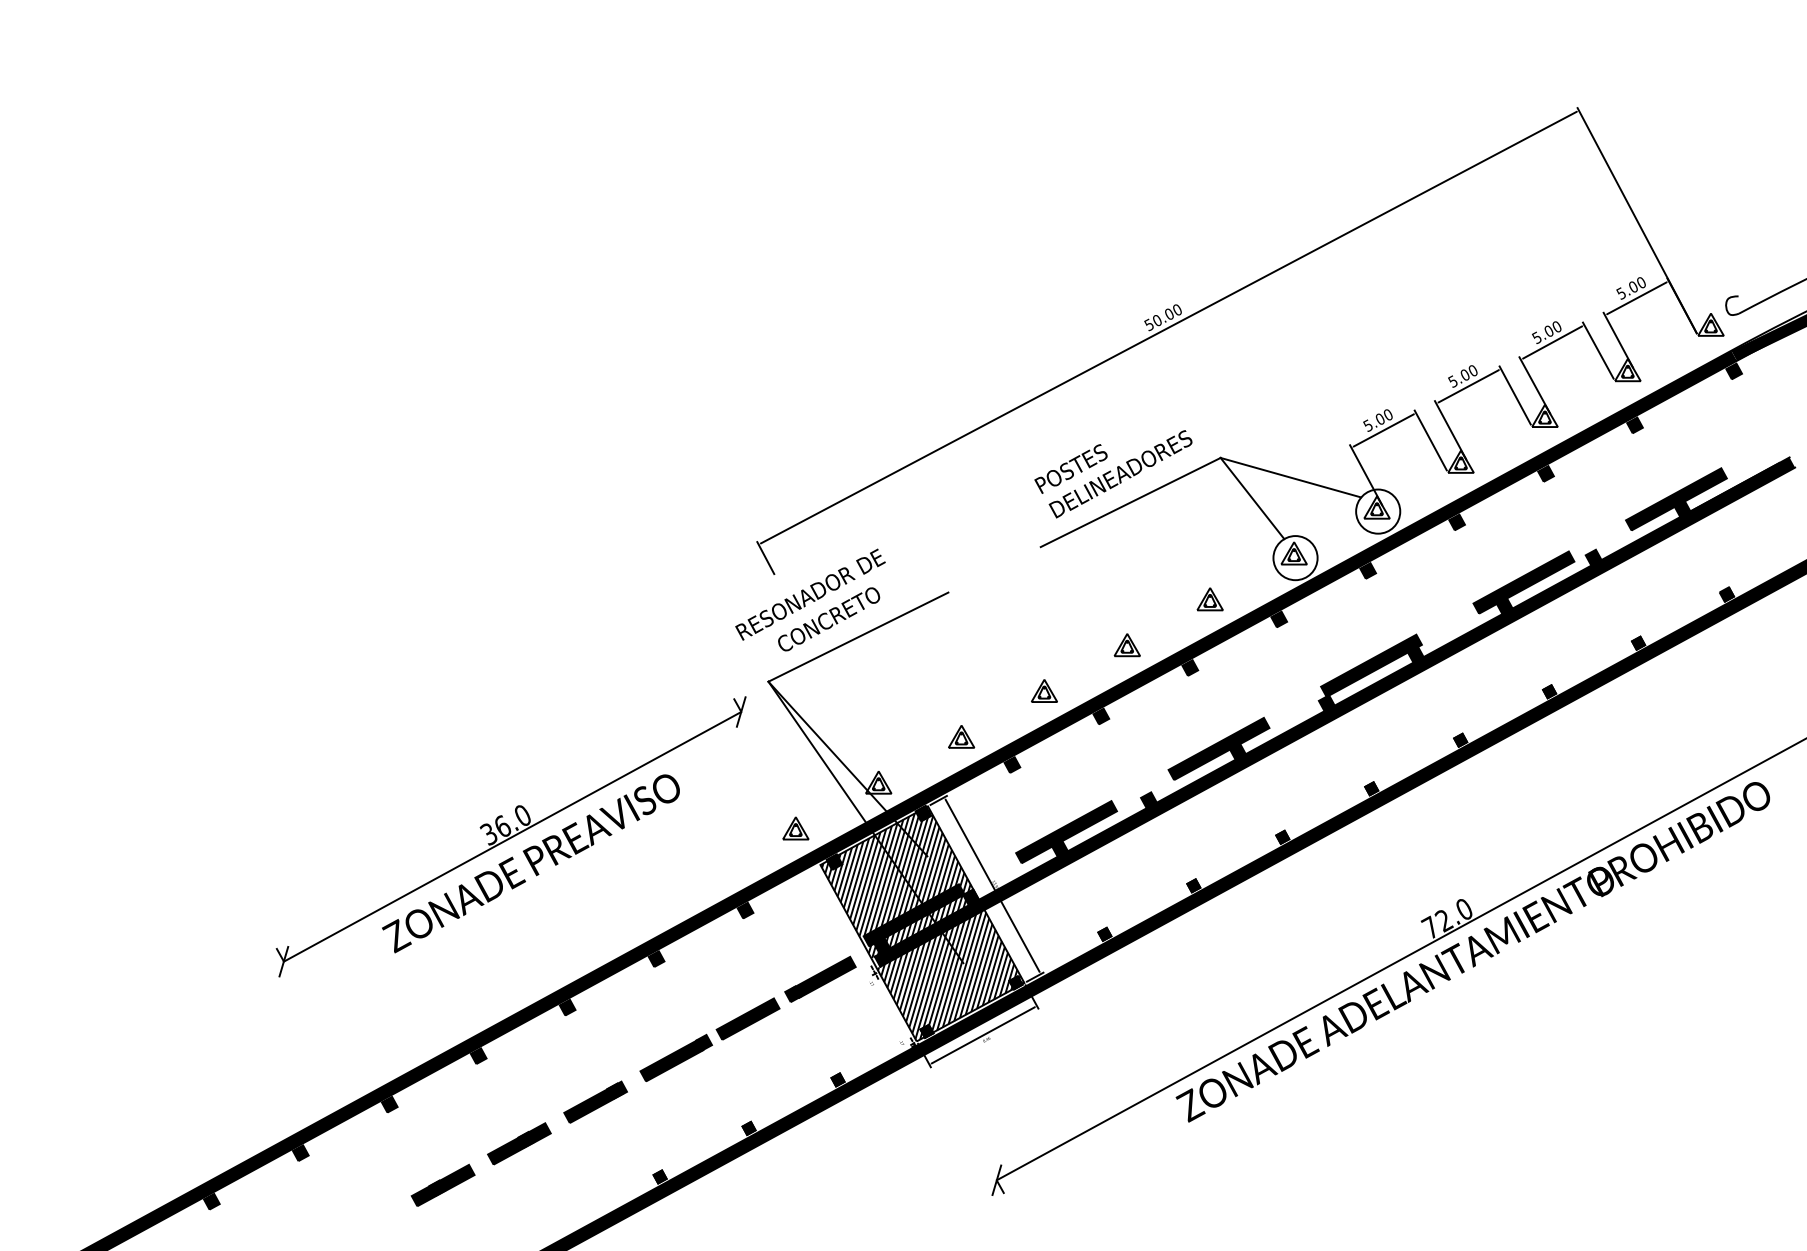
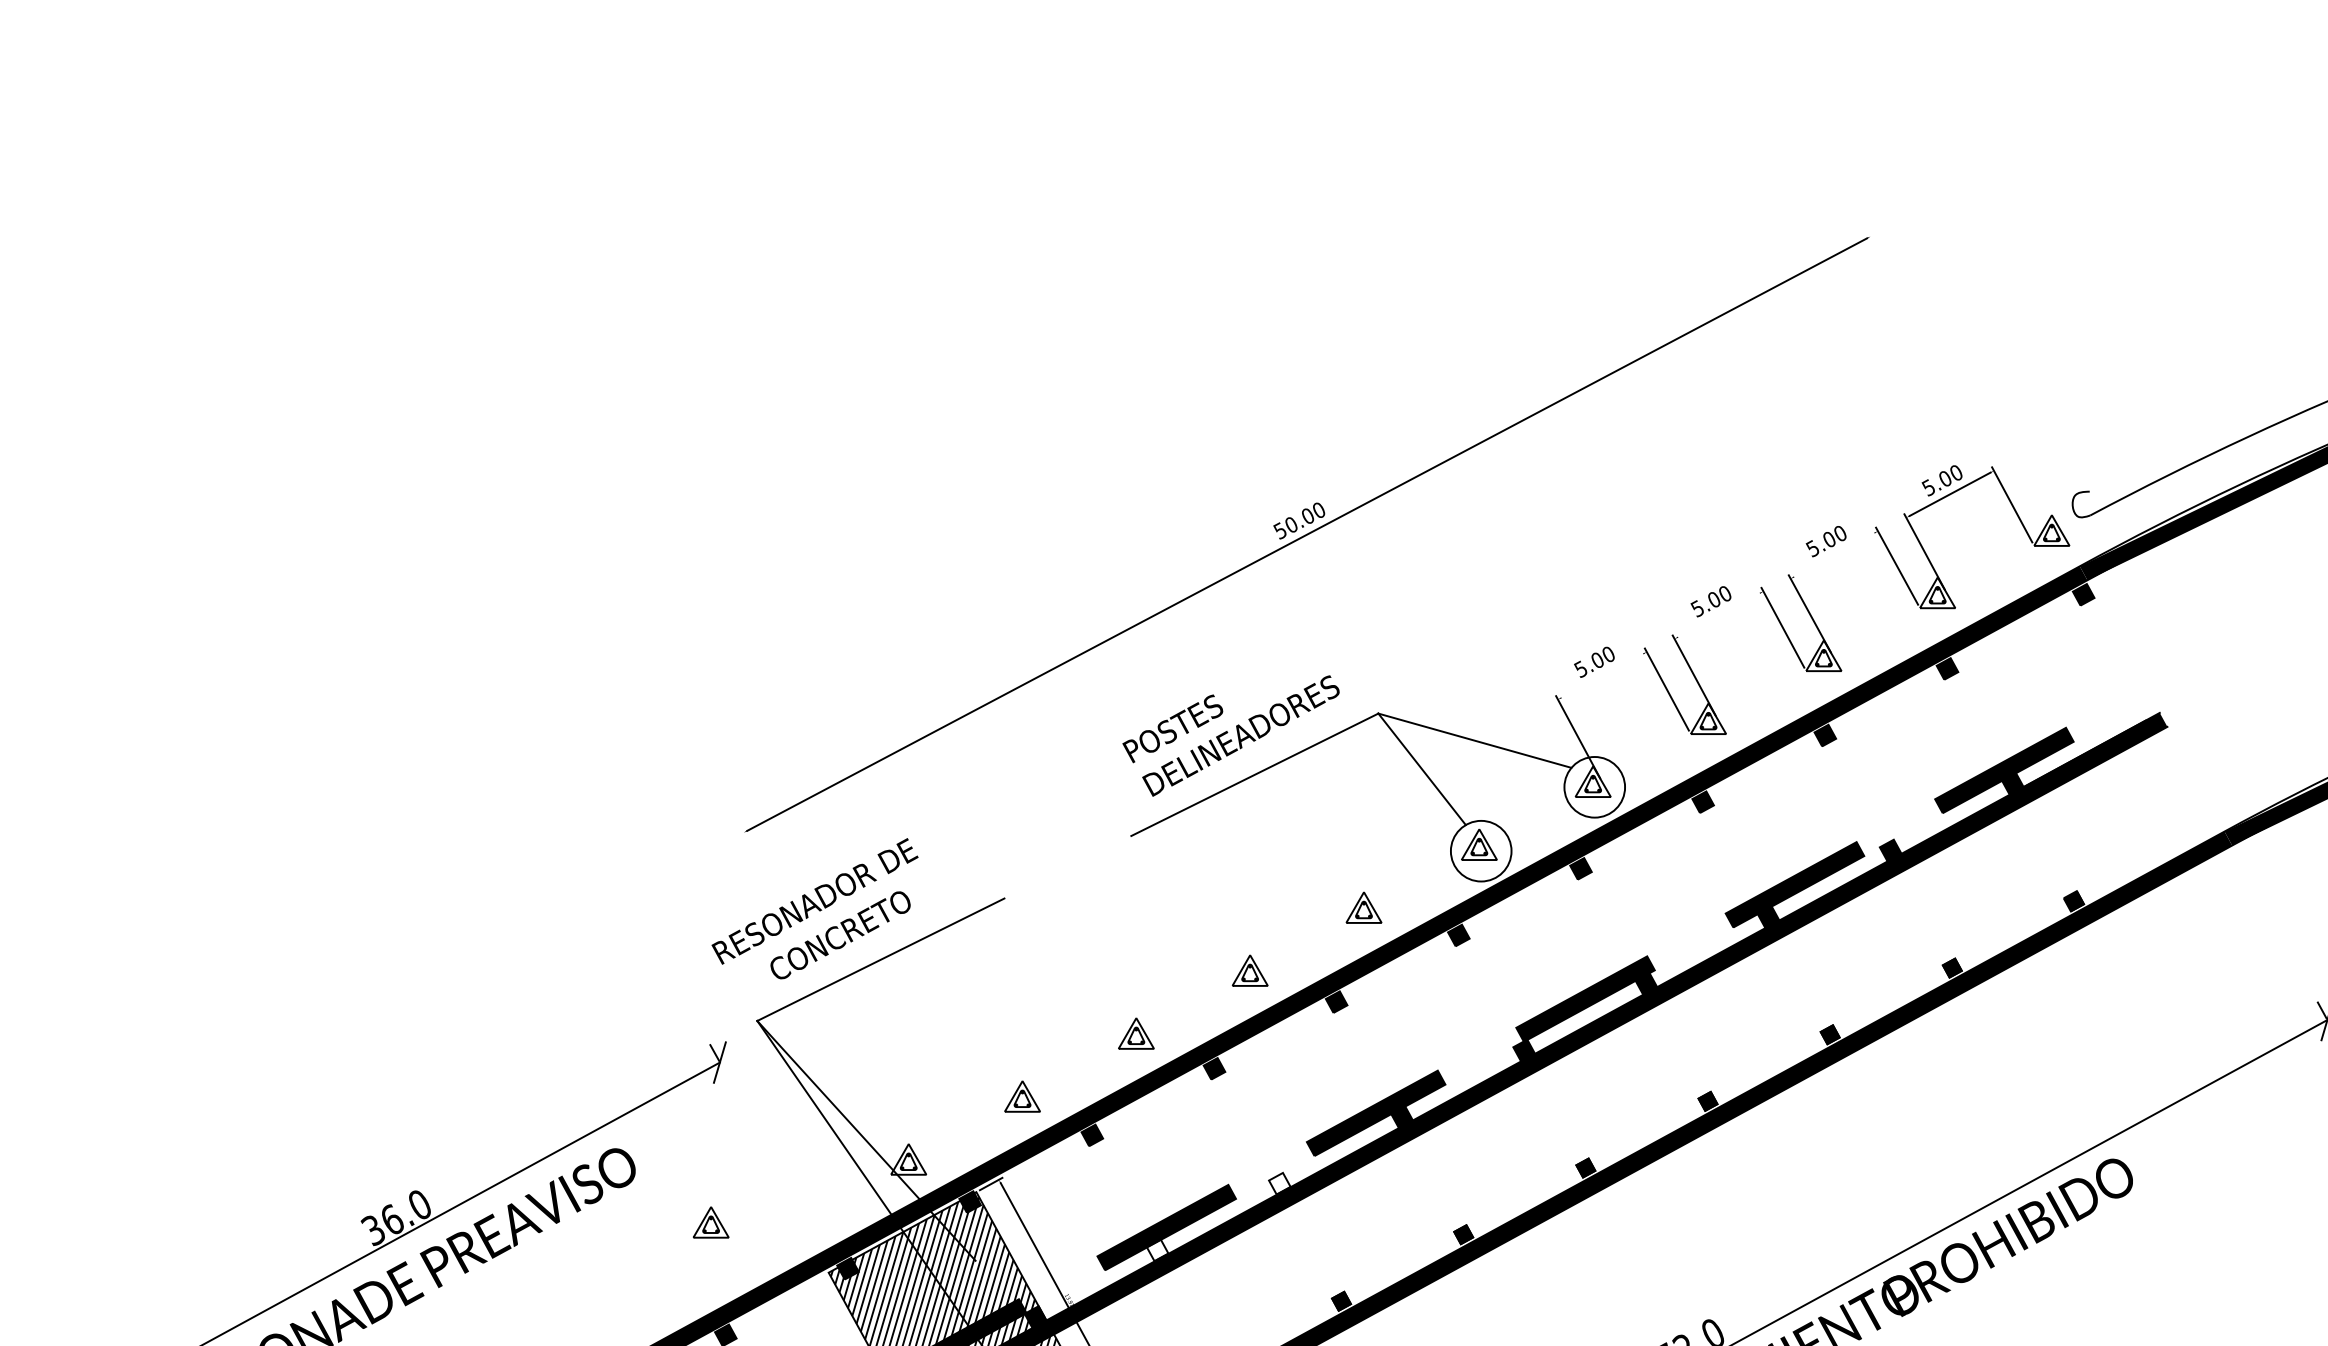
line: (1636, 220) -> (1949, 387), removed
line: (1552, 342) -> (1834, 555), removed
line: (1468, 386) -> (1718, 615), removed
line: (1383, 430) -> (1602, 675), removed
line: (765, 558) -> (753, 851), removed
fill: (1148, 800) -> (1279, 1184), removed
part: (795, 828) -> (710, 1222), moved
fill: (1059, 848) -> (1157, 1250), removed

